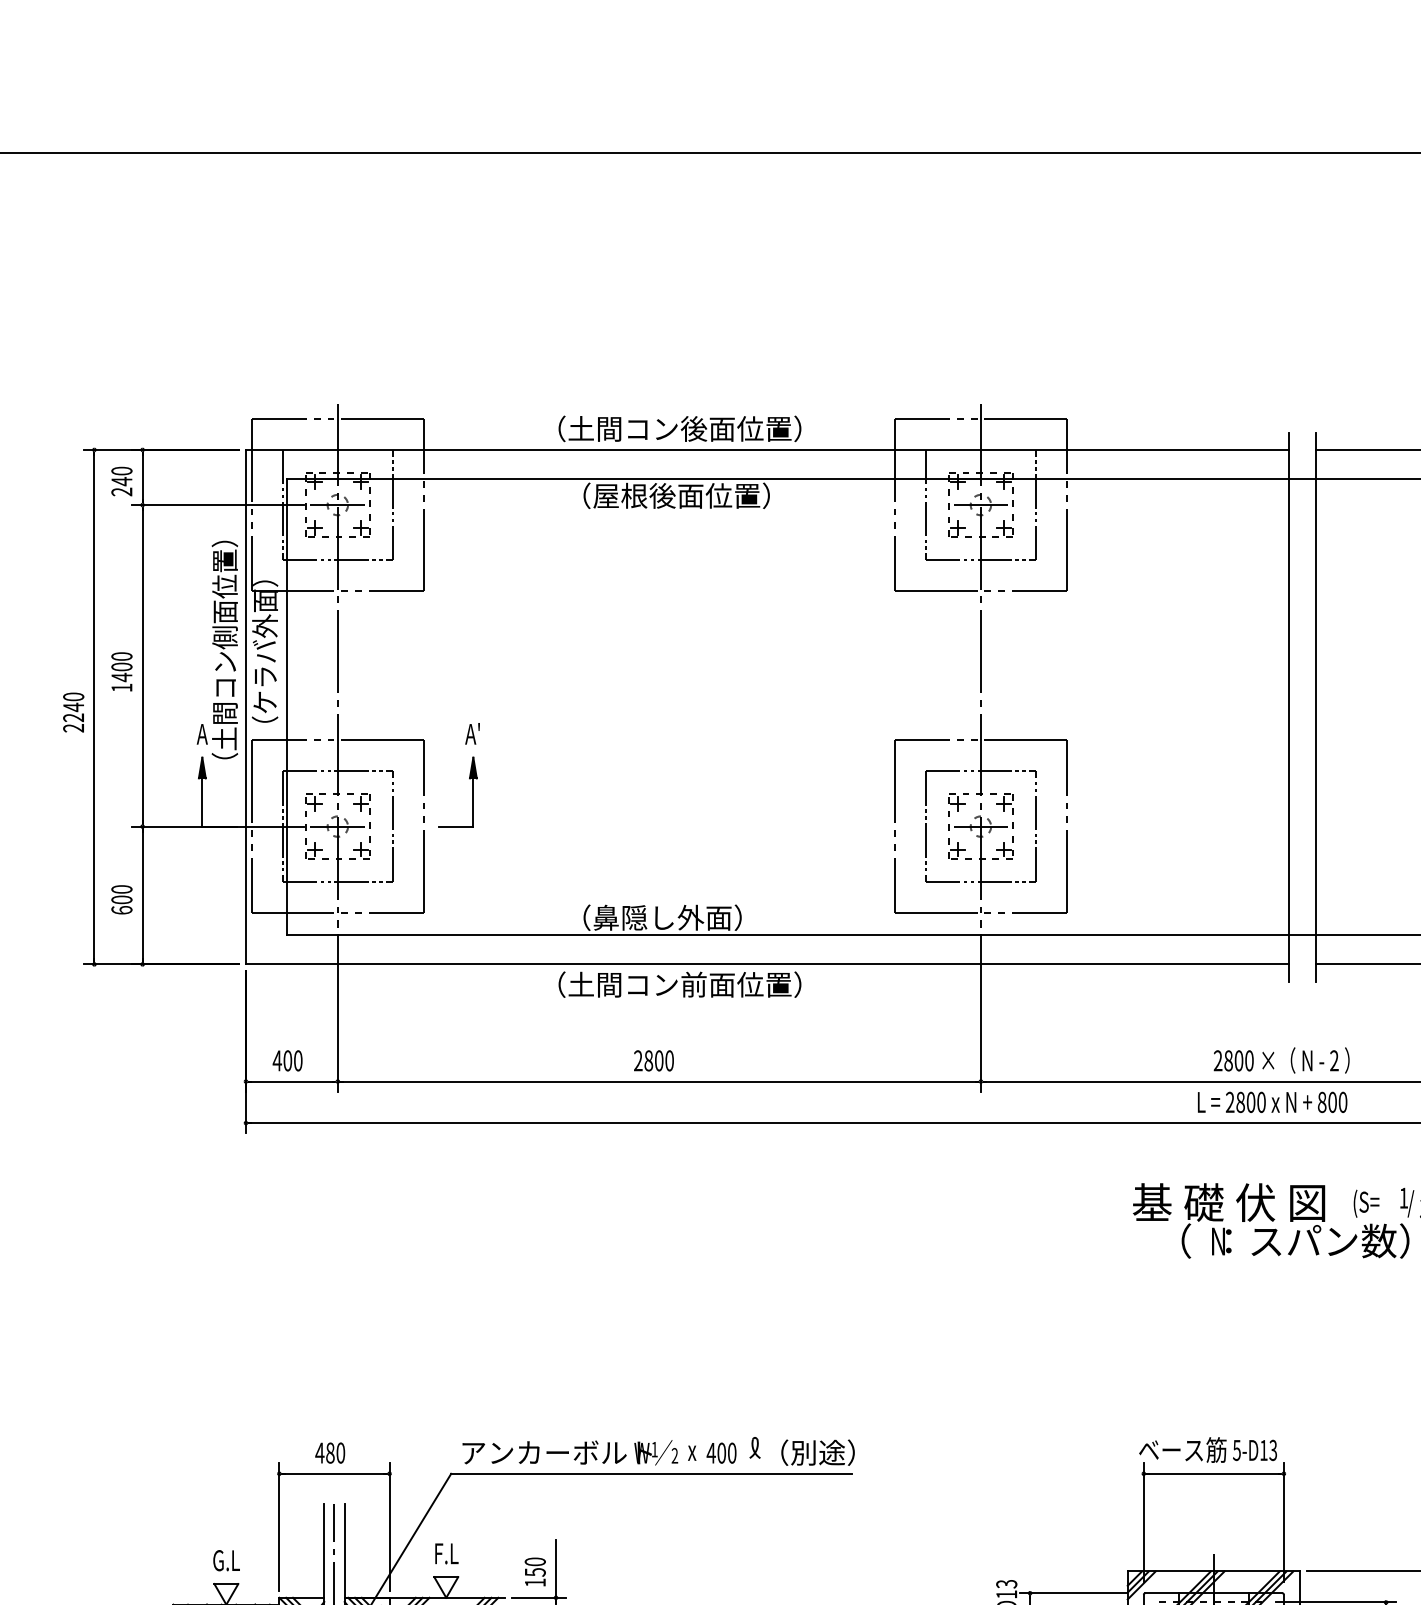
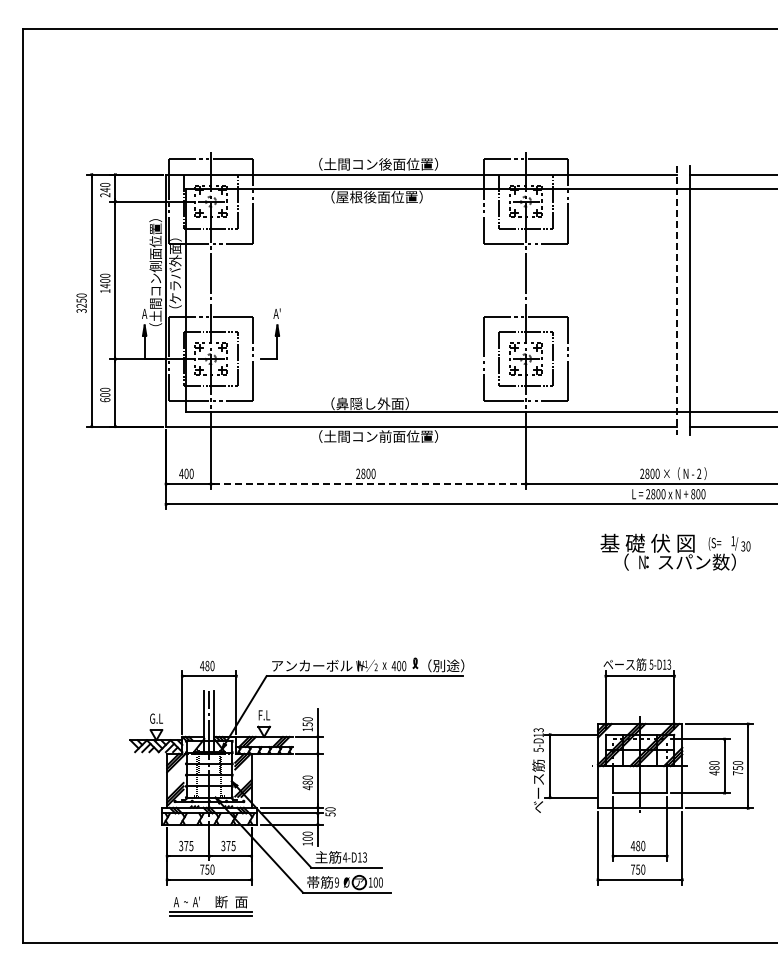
line: (1288, 708) -> (676, 301), solid -> dashed
text: (73, 717) -> (81, 305), 2240 -> 3250
line: (659, 1082) -> (368, 484), solid -> dashed

